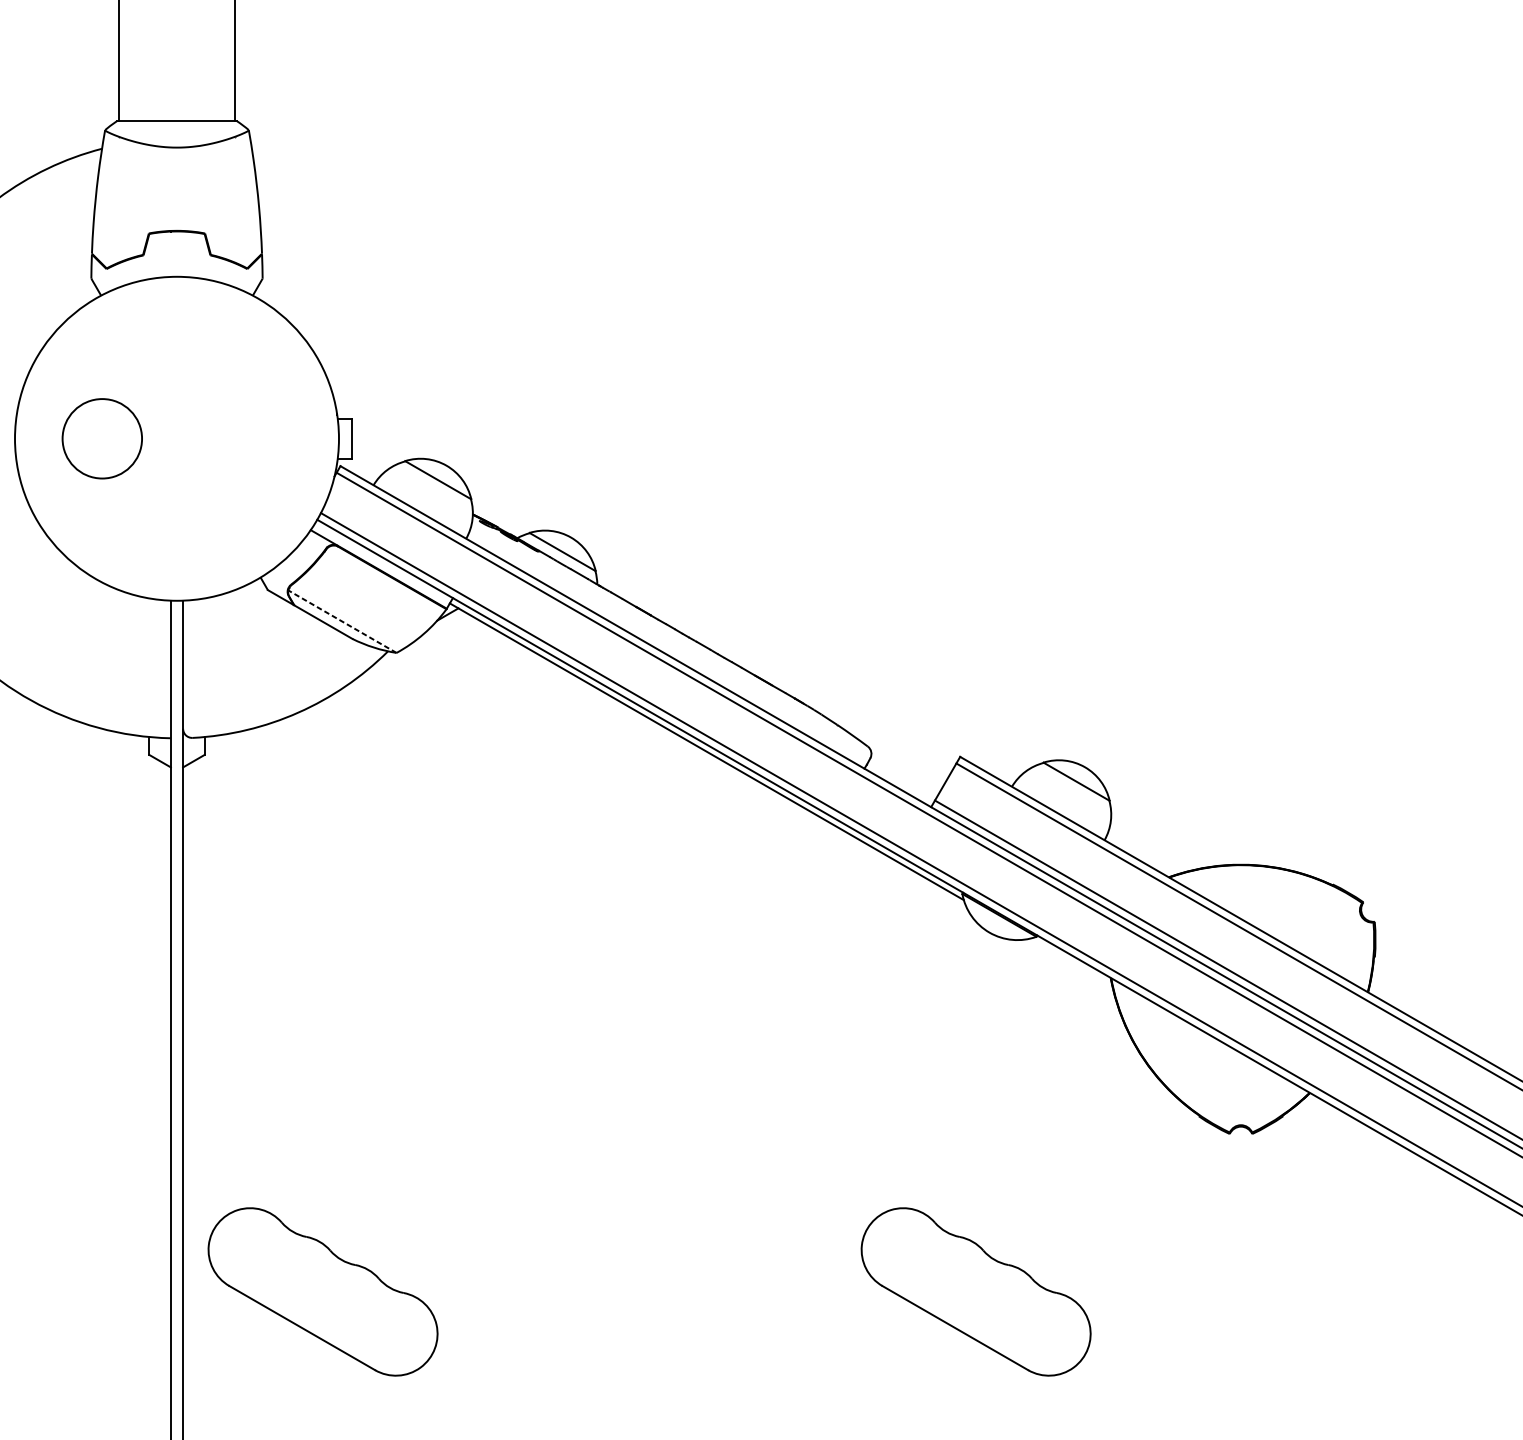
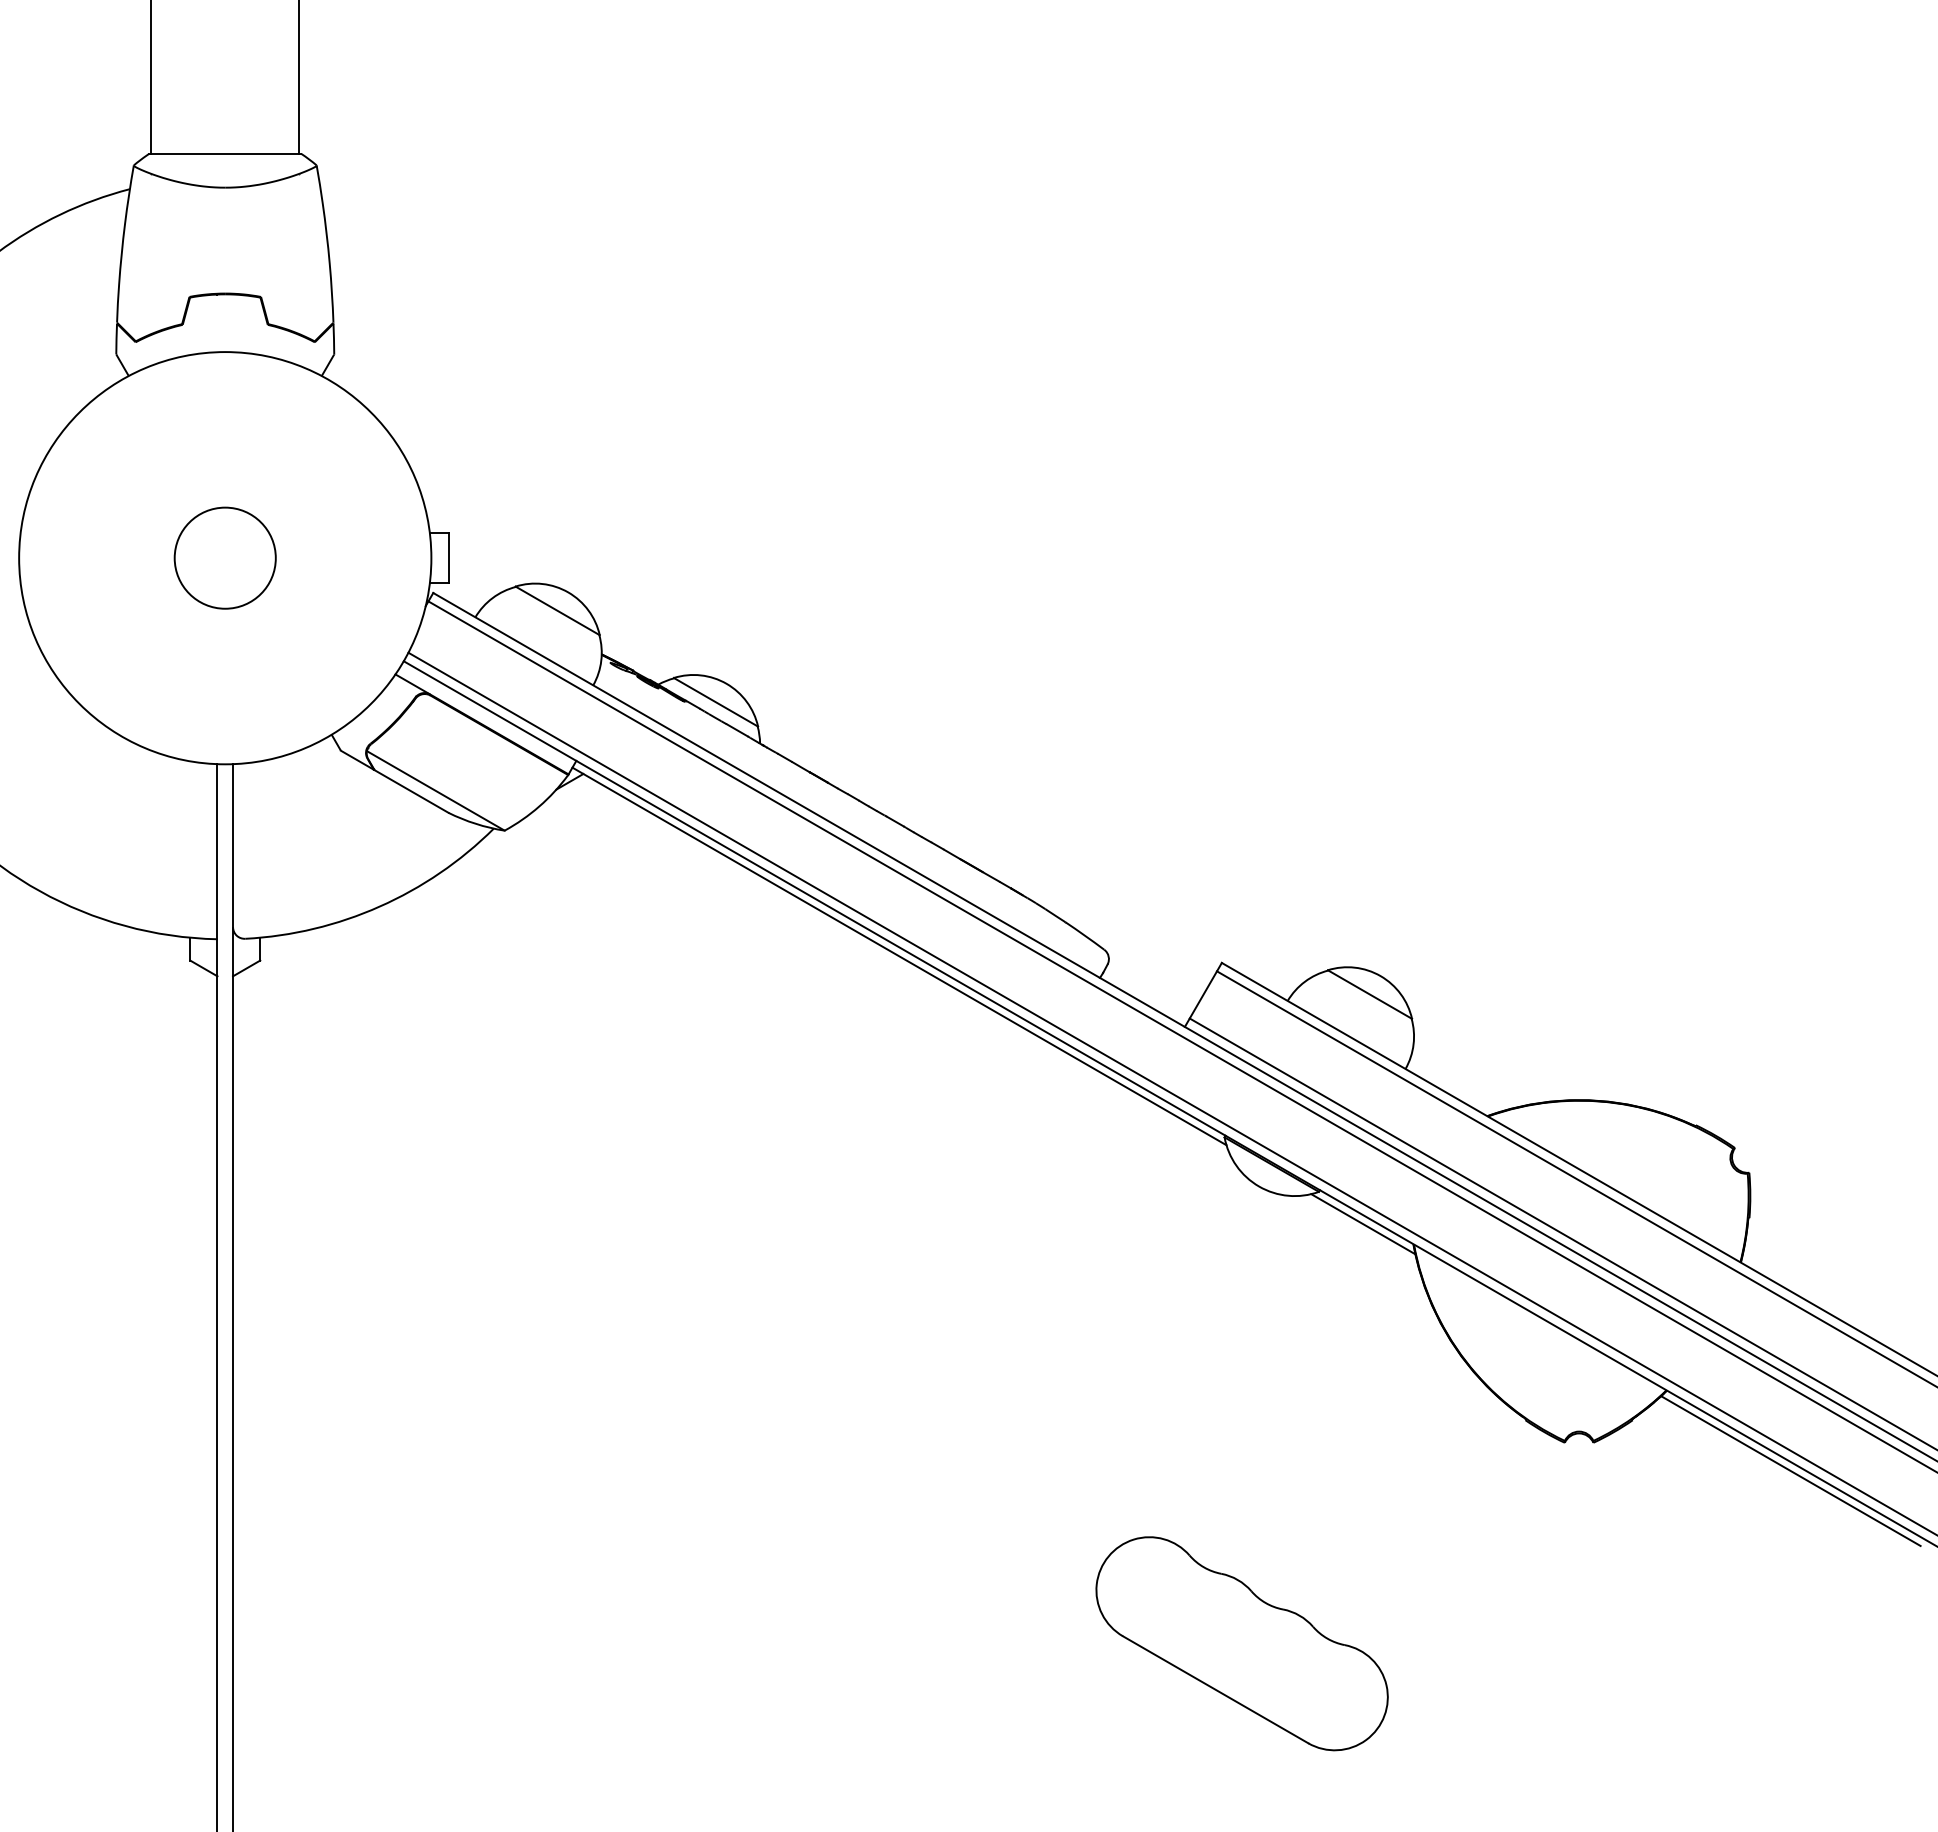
circle: (101, 438) -> (224, 557), moved
line: (342, 621) -> (435, 790), dashed -> solid
line: (1071, 962) -> (1363, 1224), added
line: (1407, 1156) -> (1790, 1471), added
part: (322, 1291) -> (410, 1643), removed

